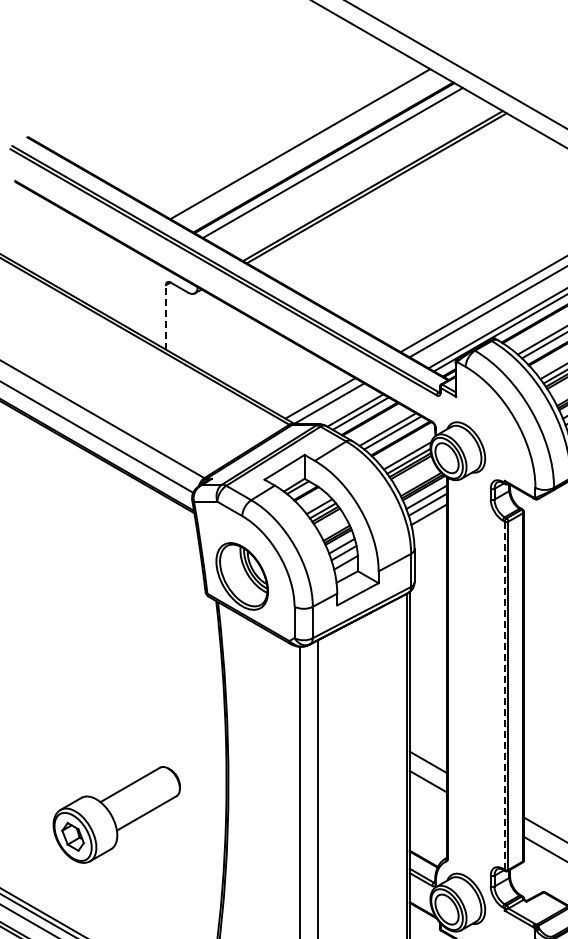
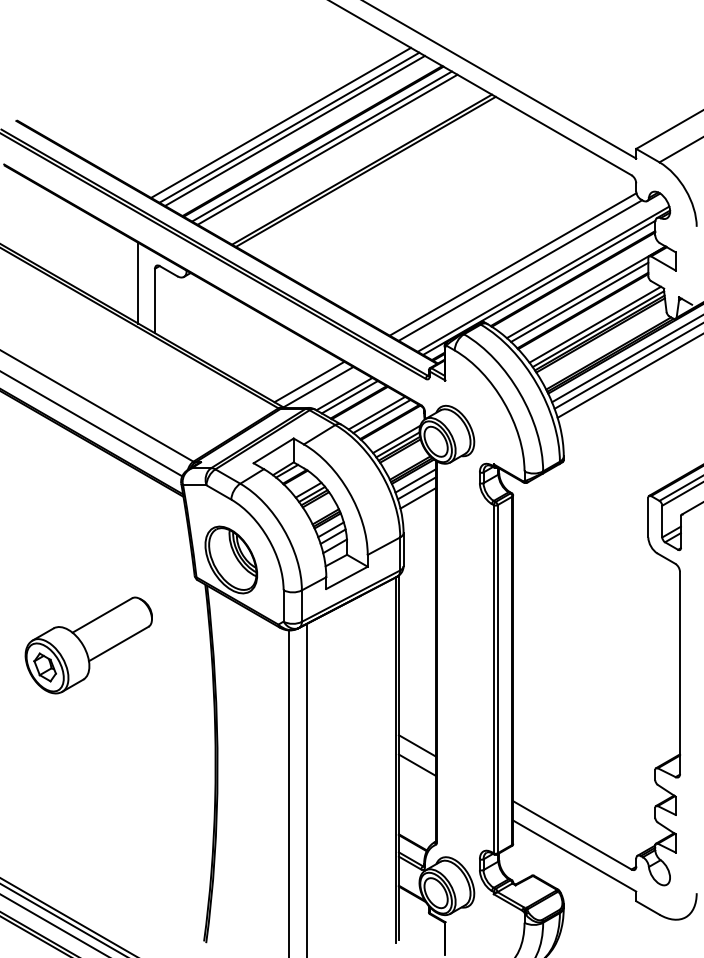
line: (291, 138) -> (280, 122), added
line: (305, 146) -> (294, 130), added
line: (338, 165) -> (327, 149), added
line: (149, 298) -> (138, 282), added
line: (166, 316) -> (155, 300), dashed -> solid
line: (504, 695) -> (493, 679), dashed -> solid
part: (116, 814) -> (88, 645), moved

